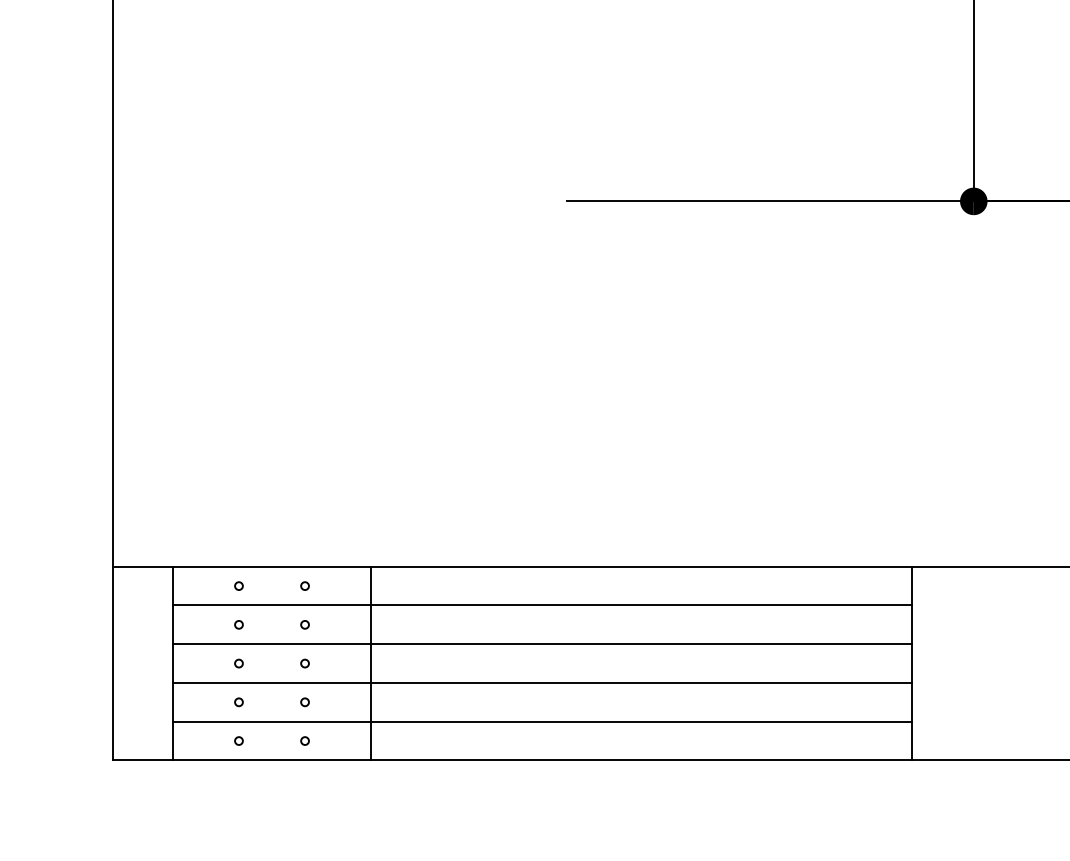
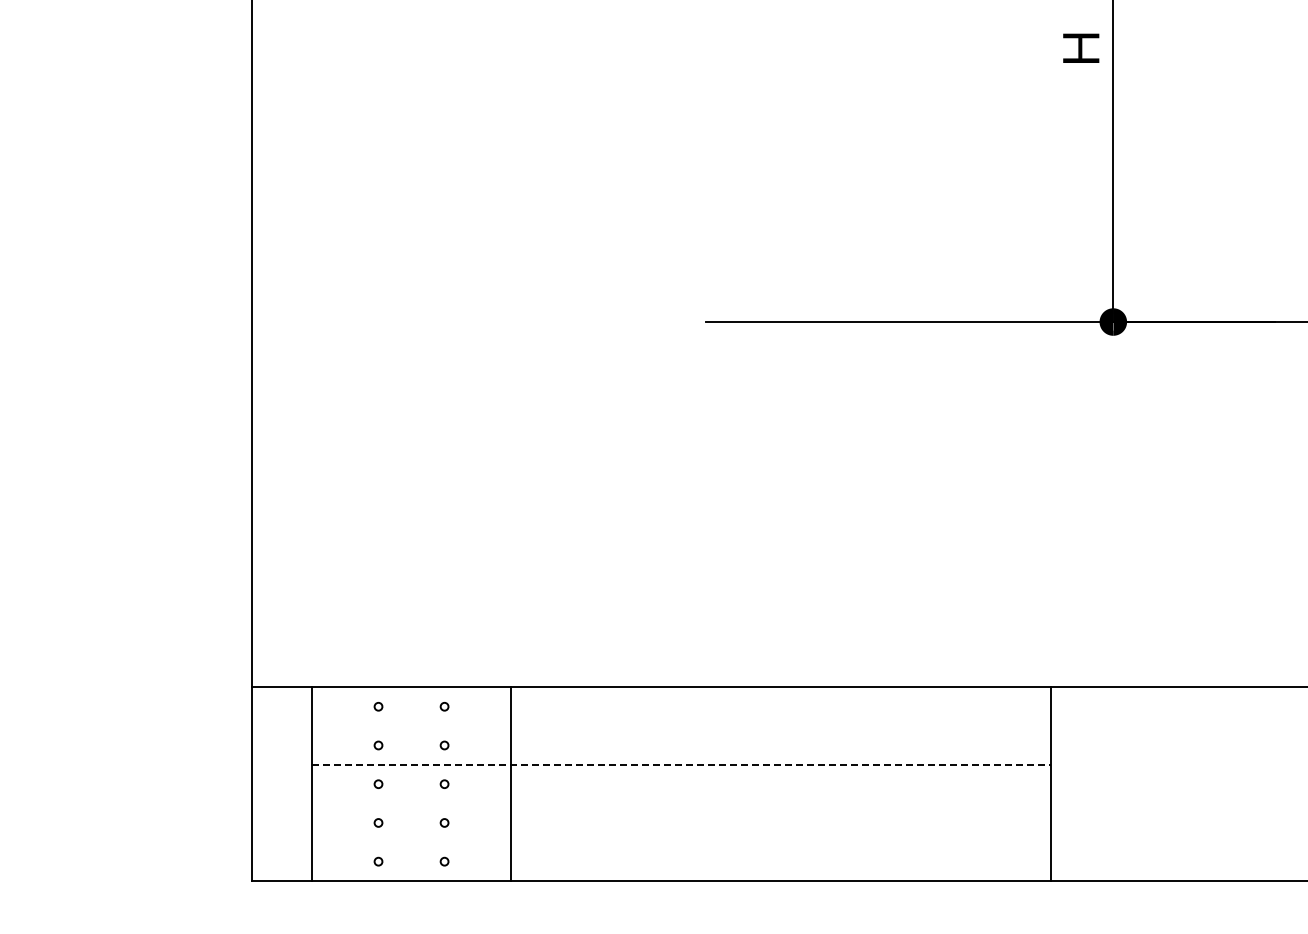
line: (541, 605) -> (681, 726), removed
line: (542, 643) -> (682, 764), solid -> dashed
line: (541, 682) -> (681, 803), removed
line: (541, 721) -> (681, 842), removed

